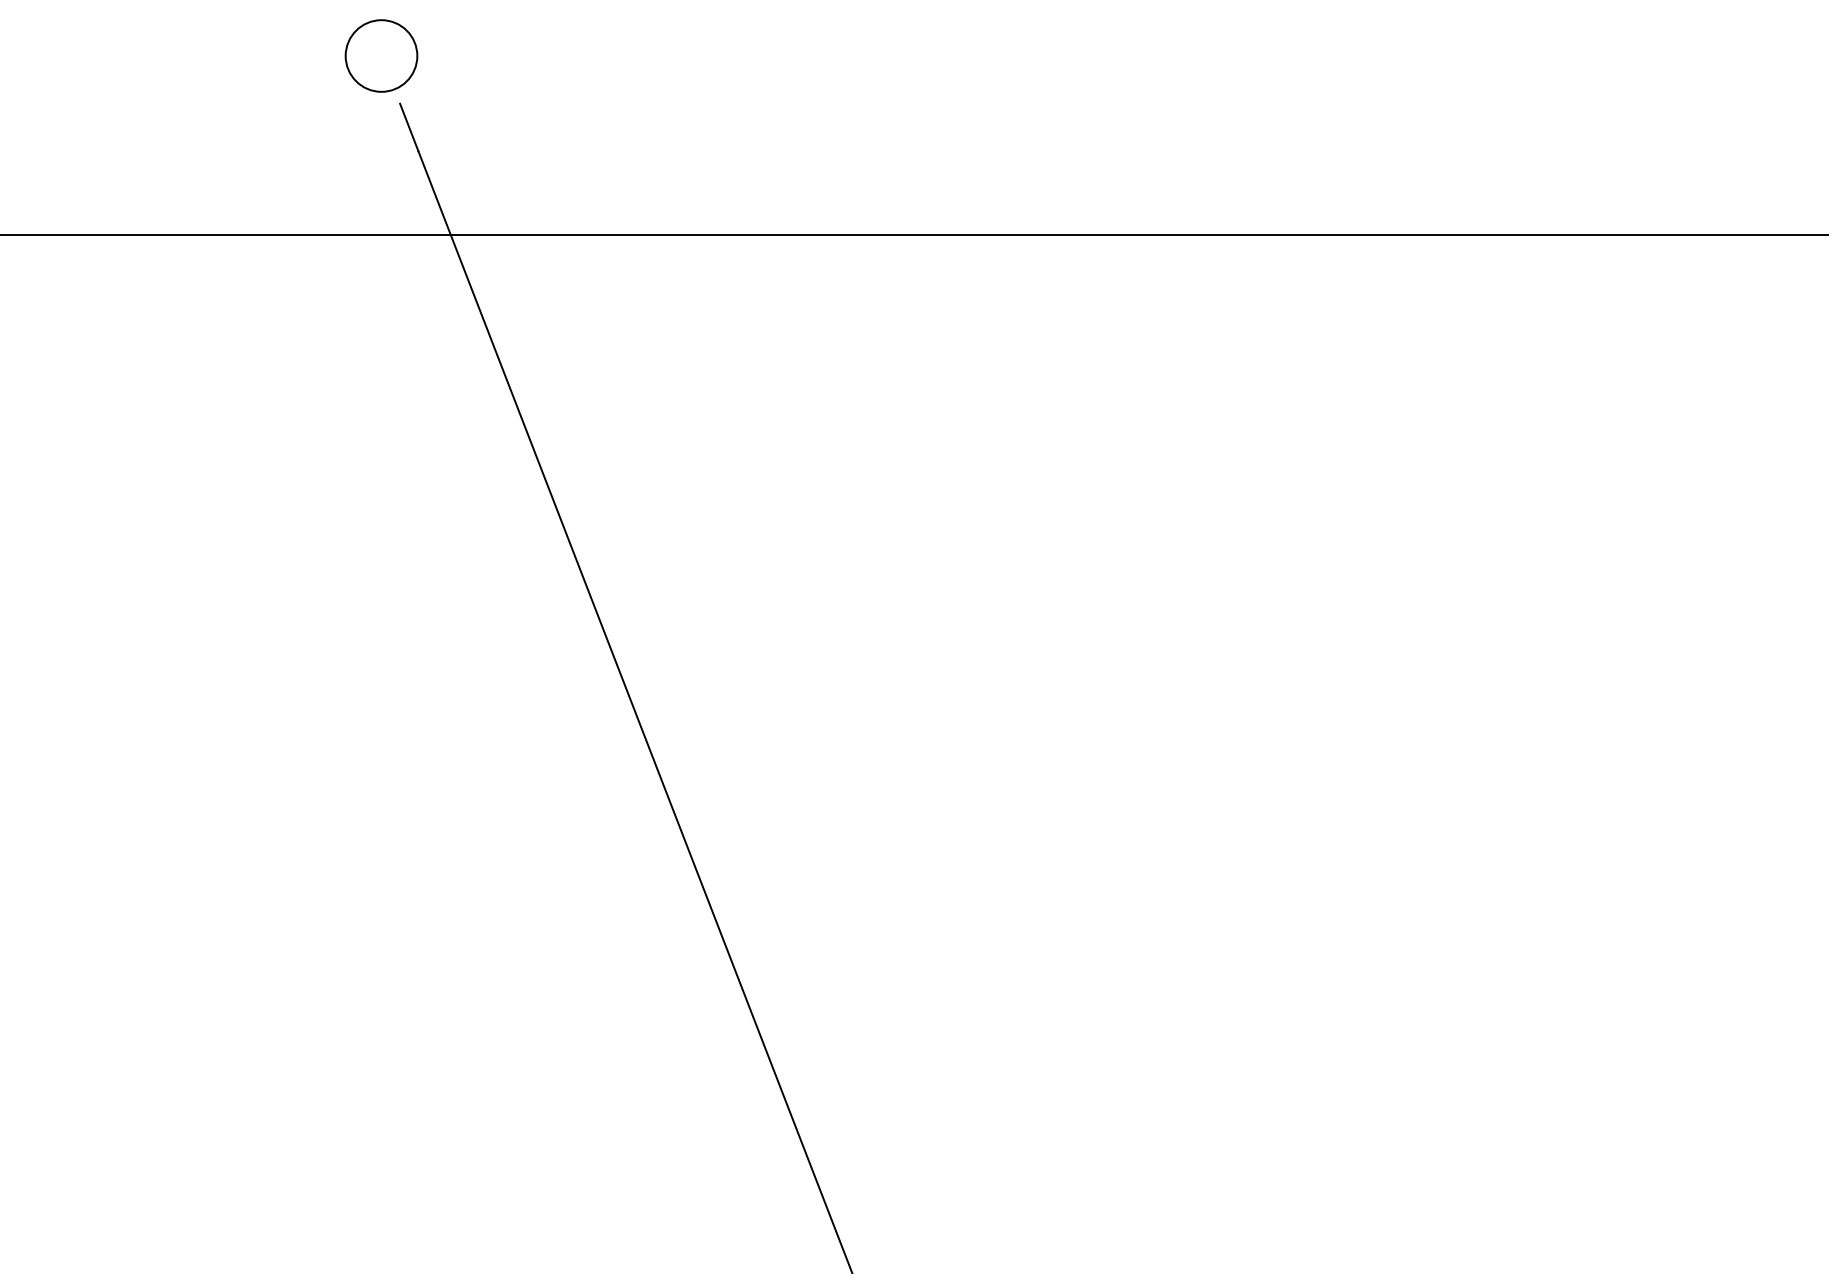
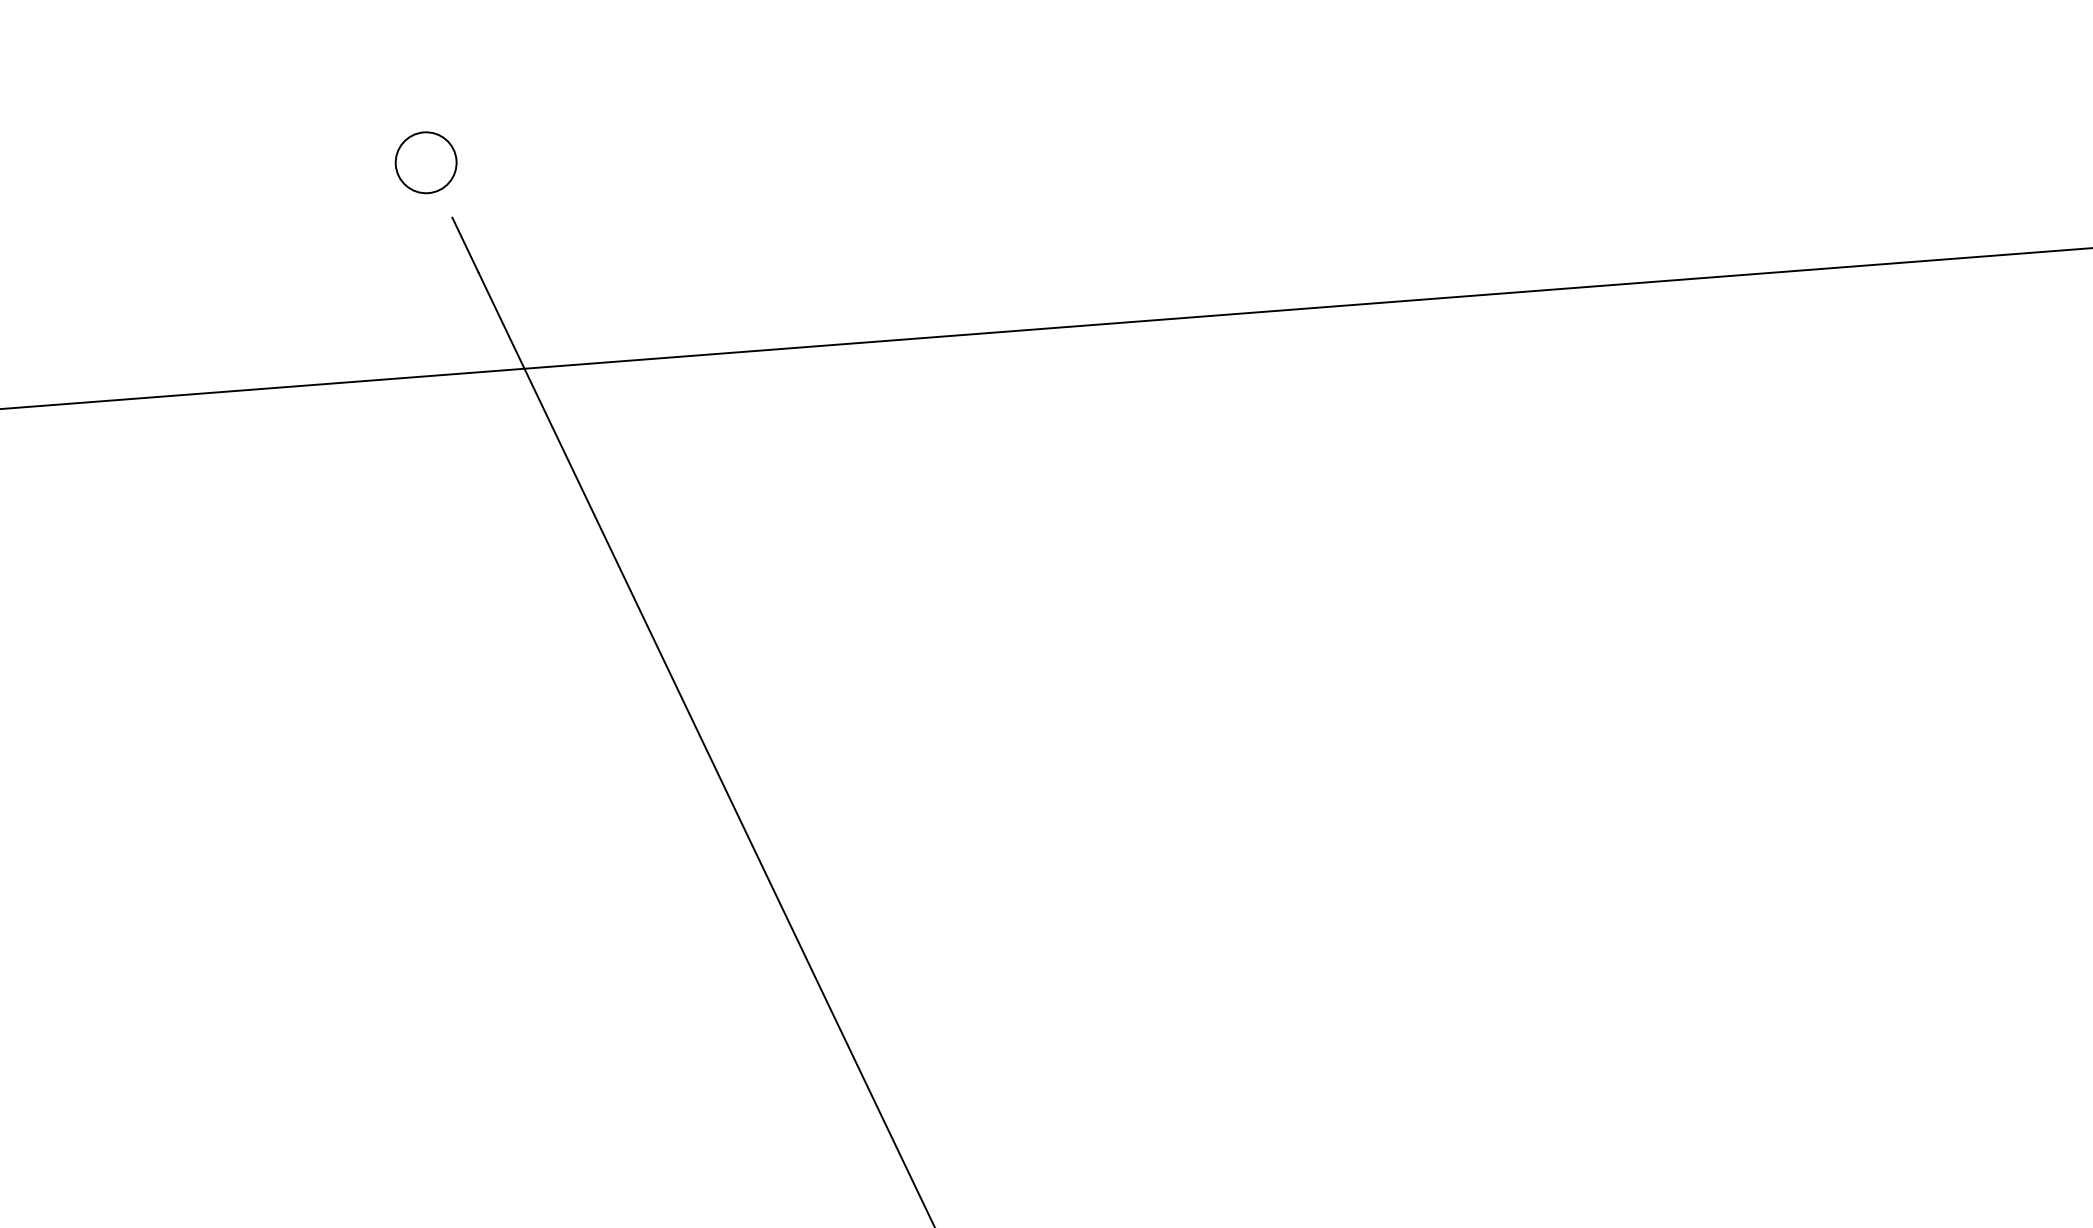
circle: (381, 55) -> (425, 162), size x0.71

